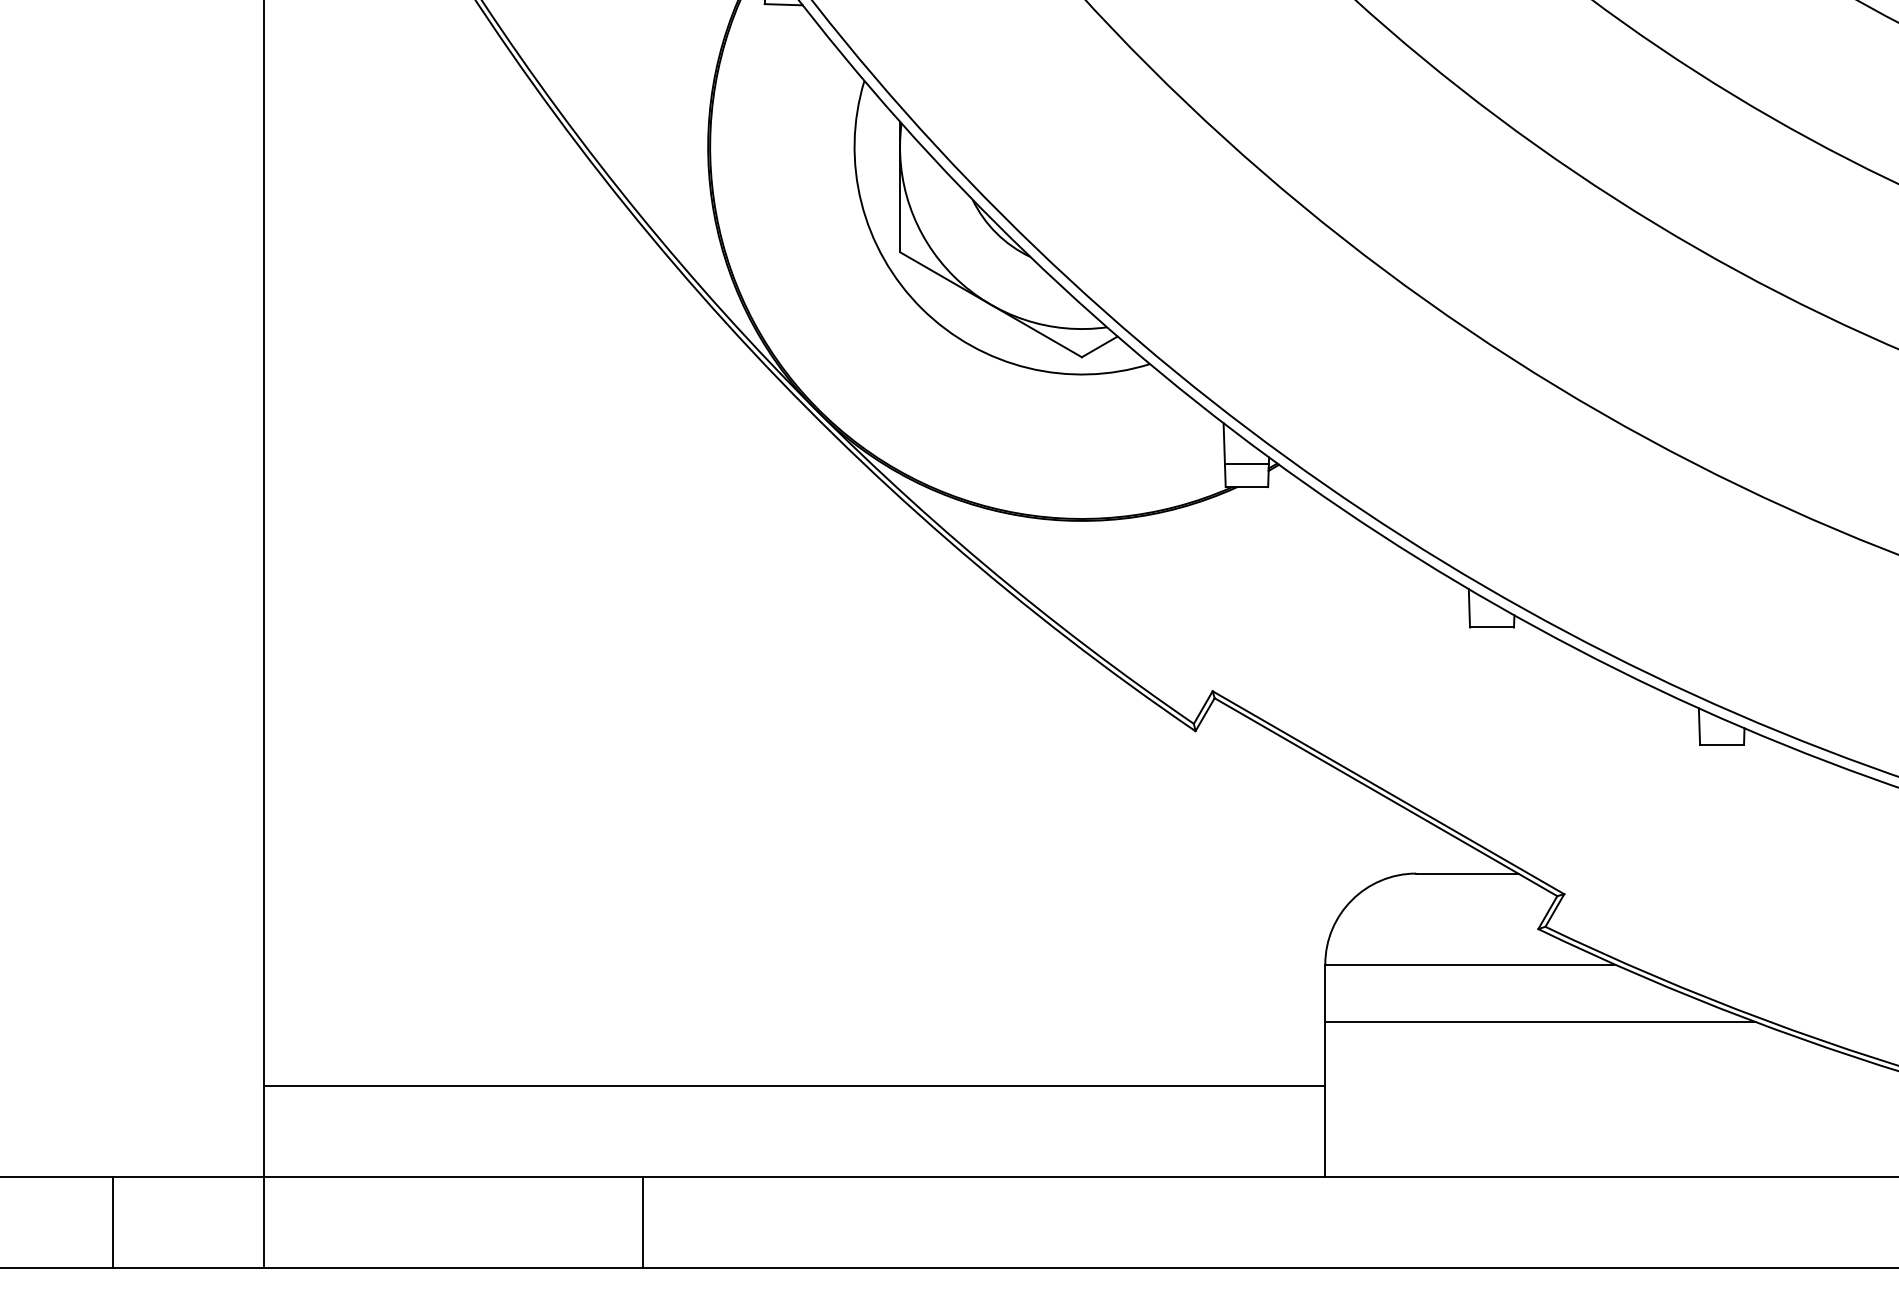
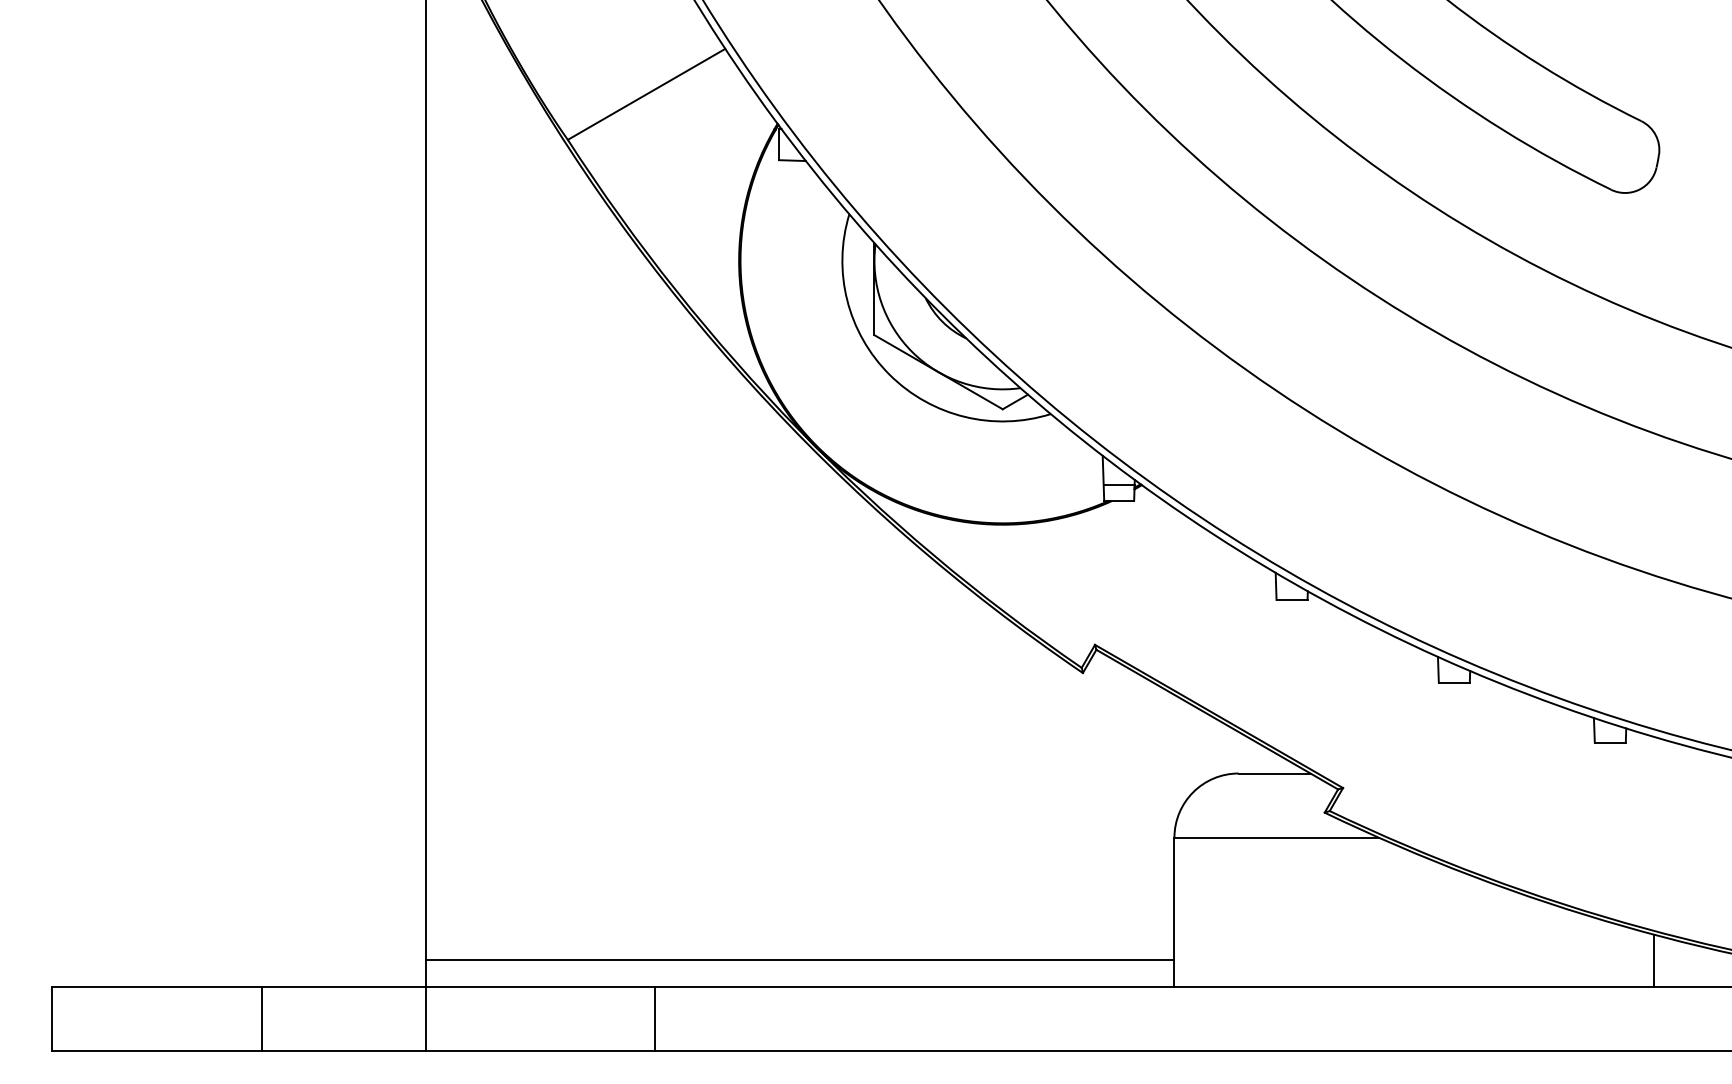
line: (1540, 1022) -> (1326, 878), removed
line: (795, 1086) -> (800, 960), moved
line: (113, 1222) -> (262, 1019), moved
line: (643, 1222) -> (655, 1019), moved

